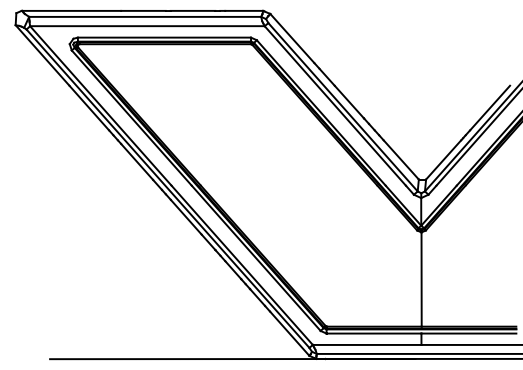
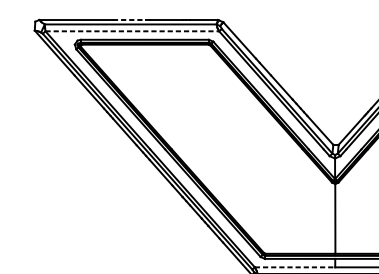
line: (143, 10) -> (129, 19), solid -> dashed
line: (147, 26) -> (132, 31), solid -> dashed
line: (367, 344) -> (295, 267), solid -> dashed

